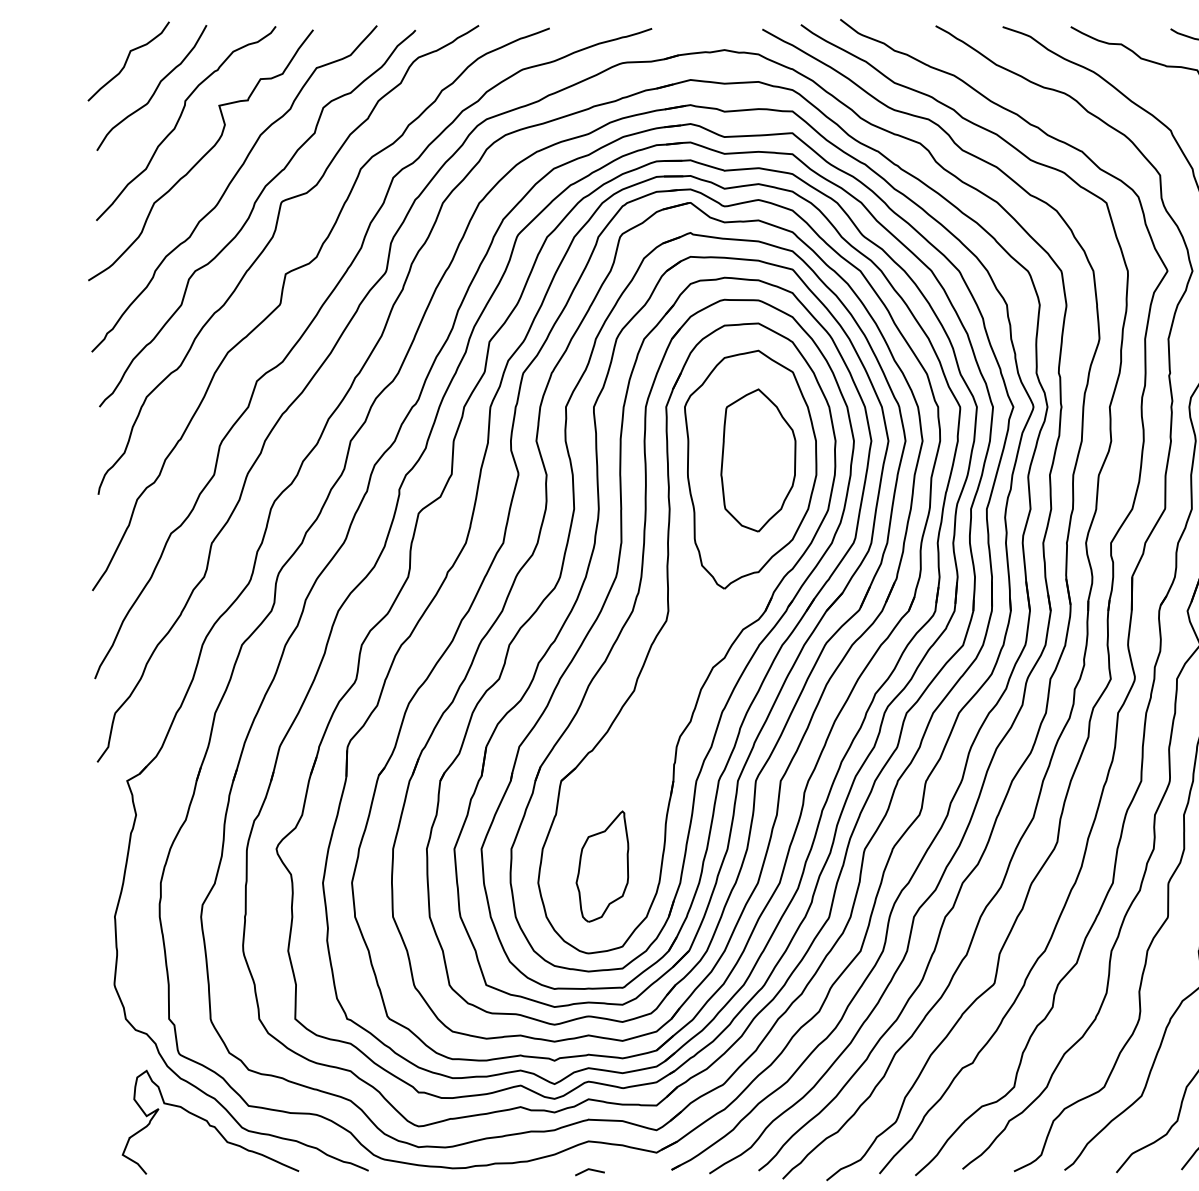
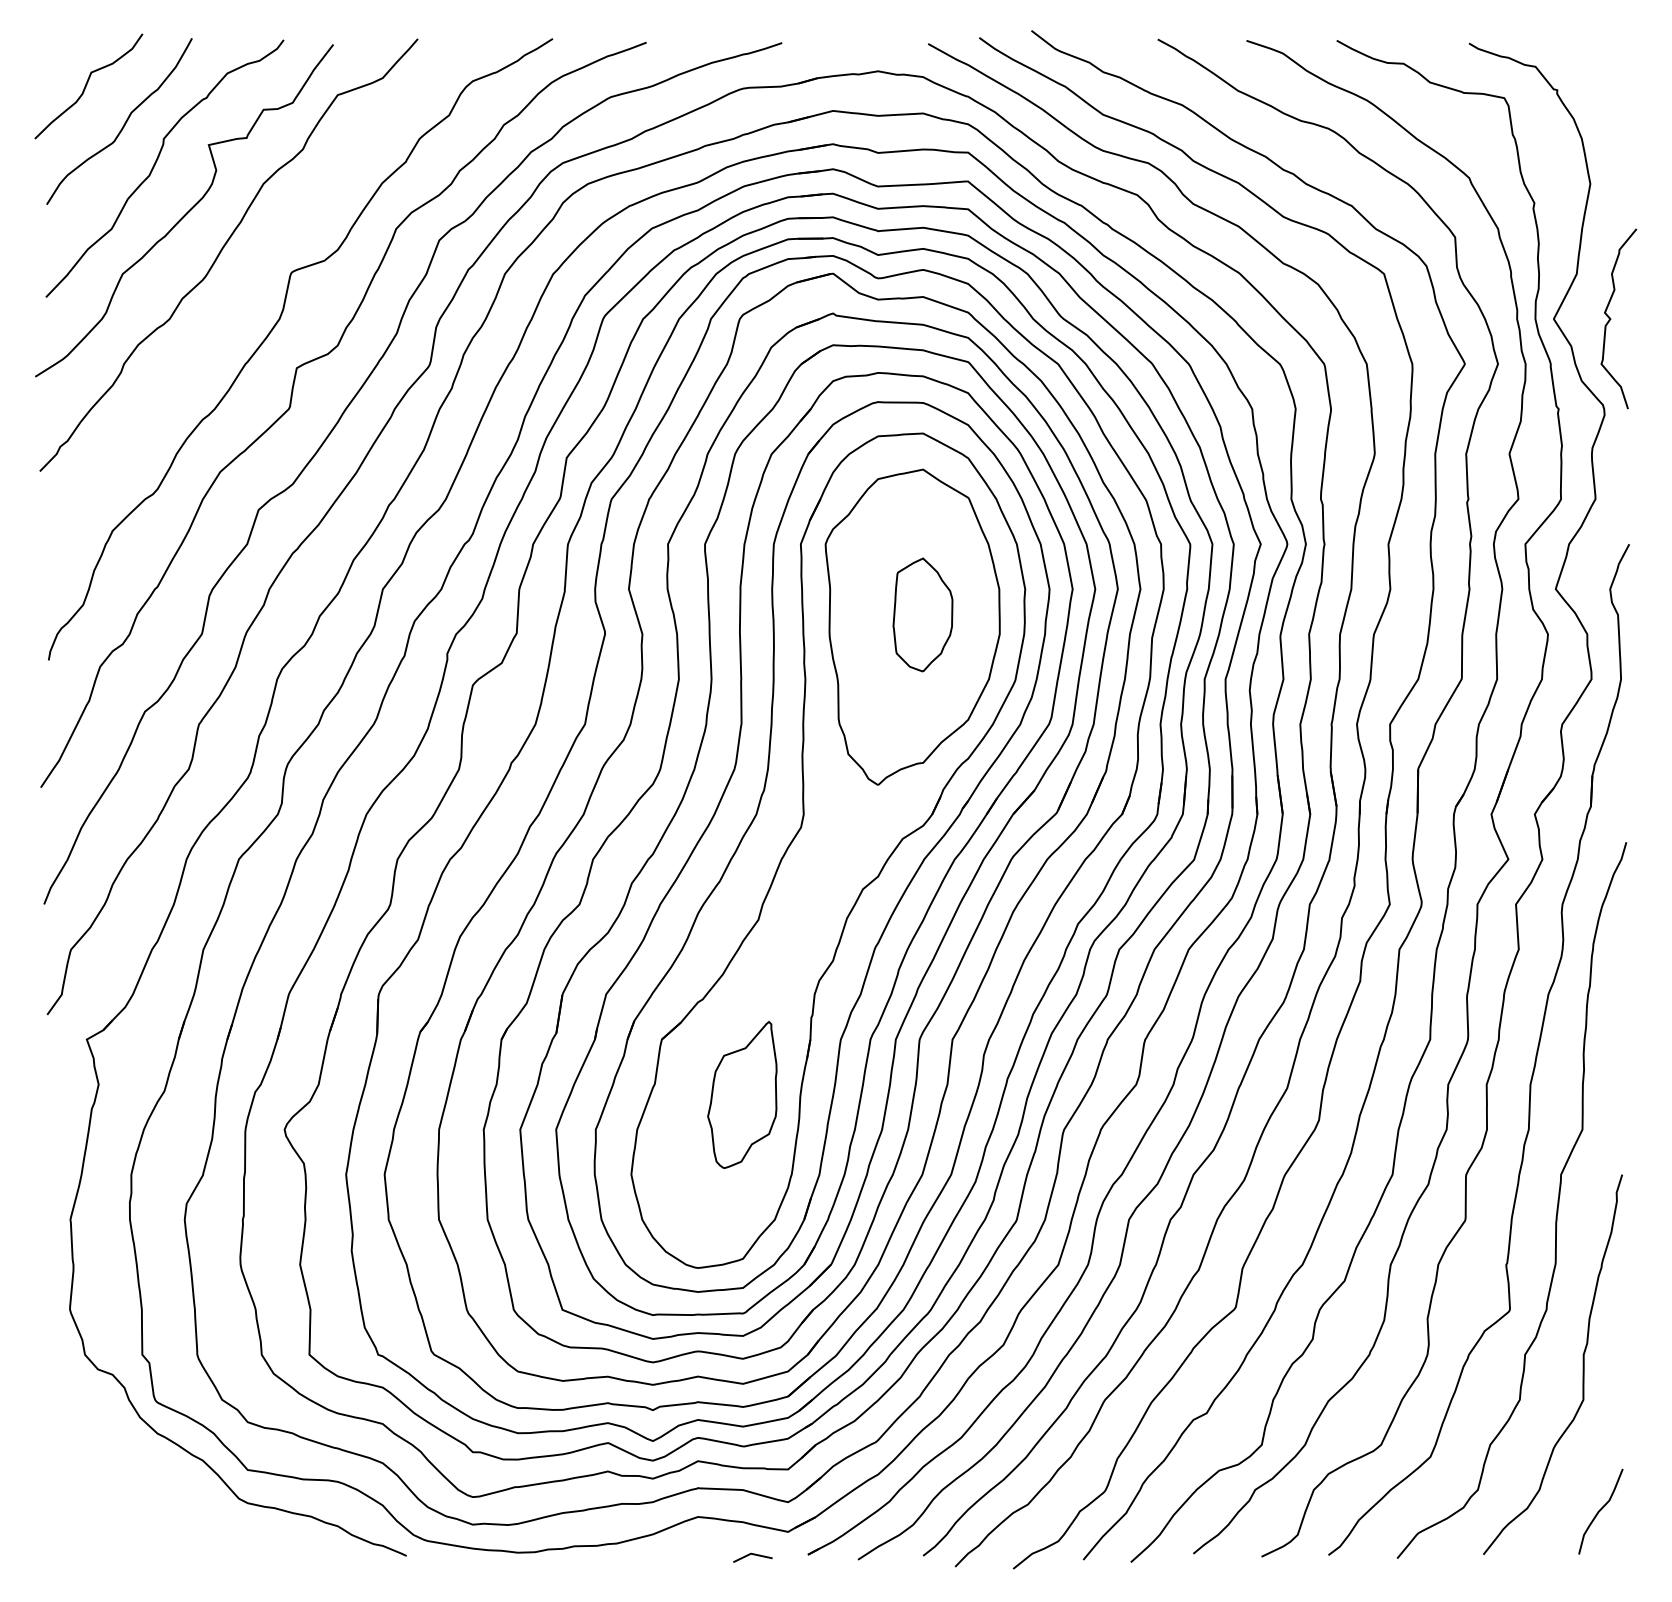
curve: (250, 215) -> (250, 290), removed
part: (758, 460) -> (922, 614), size x0.6
part: (602, 866) -> (742, 1094), moved
curve: (209, 1122) -> (195, 1492), removed
line: (590, 1170) -> (753, 1555), moved

